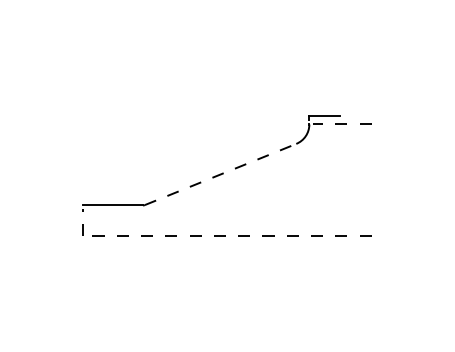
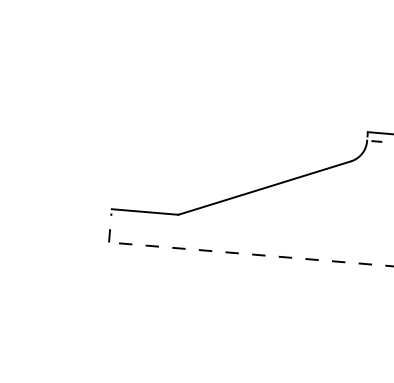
line: (220, 174) -> (265, 187), dashed -> solid

